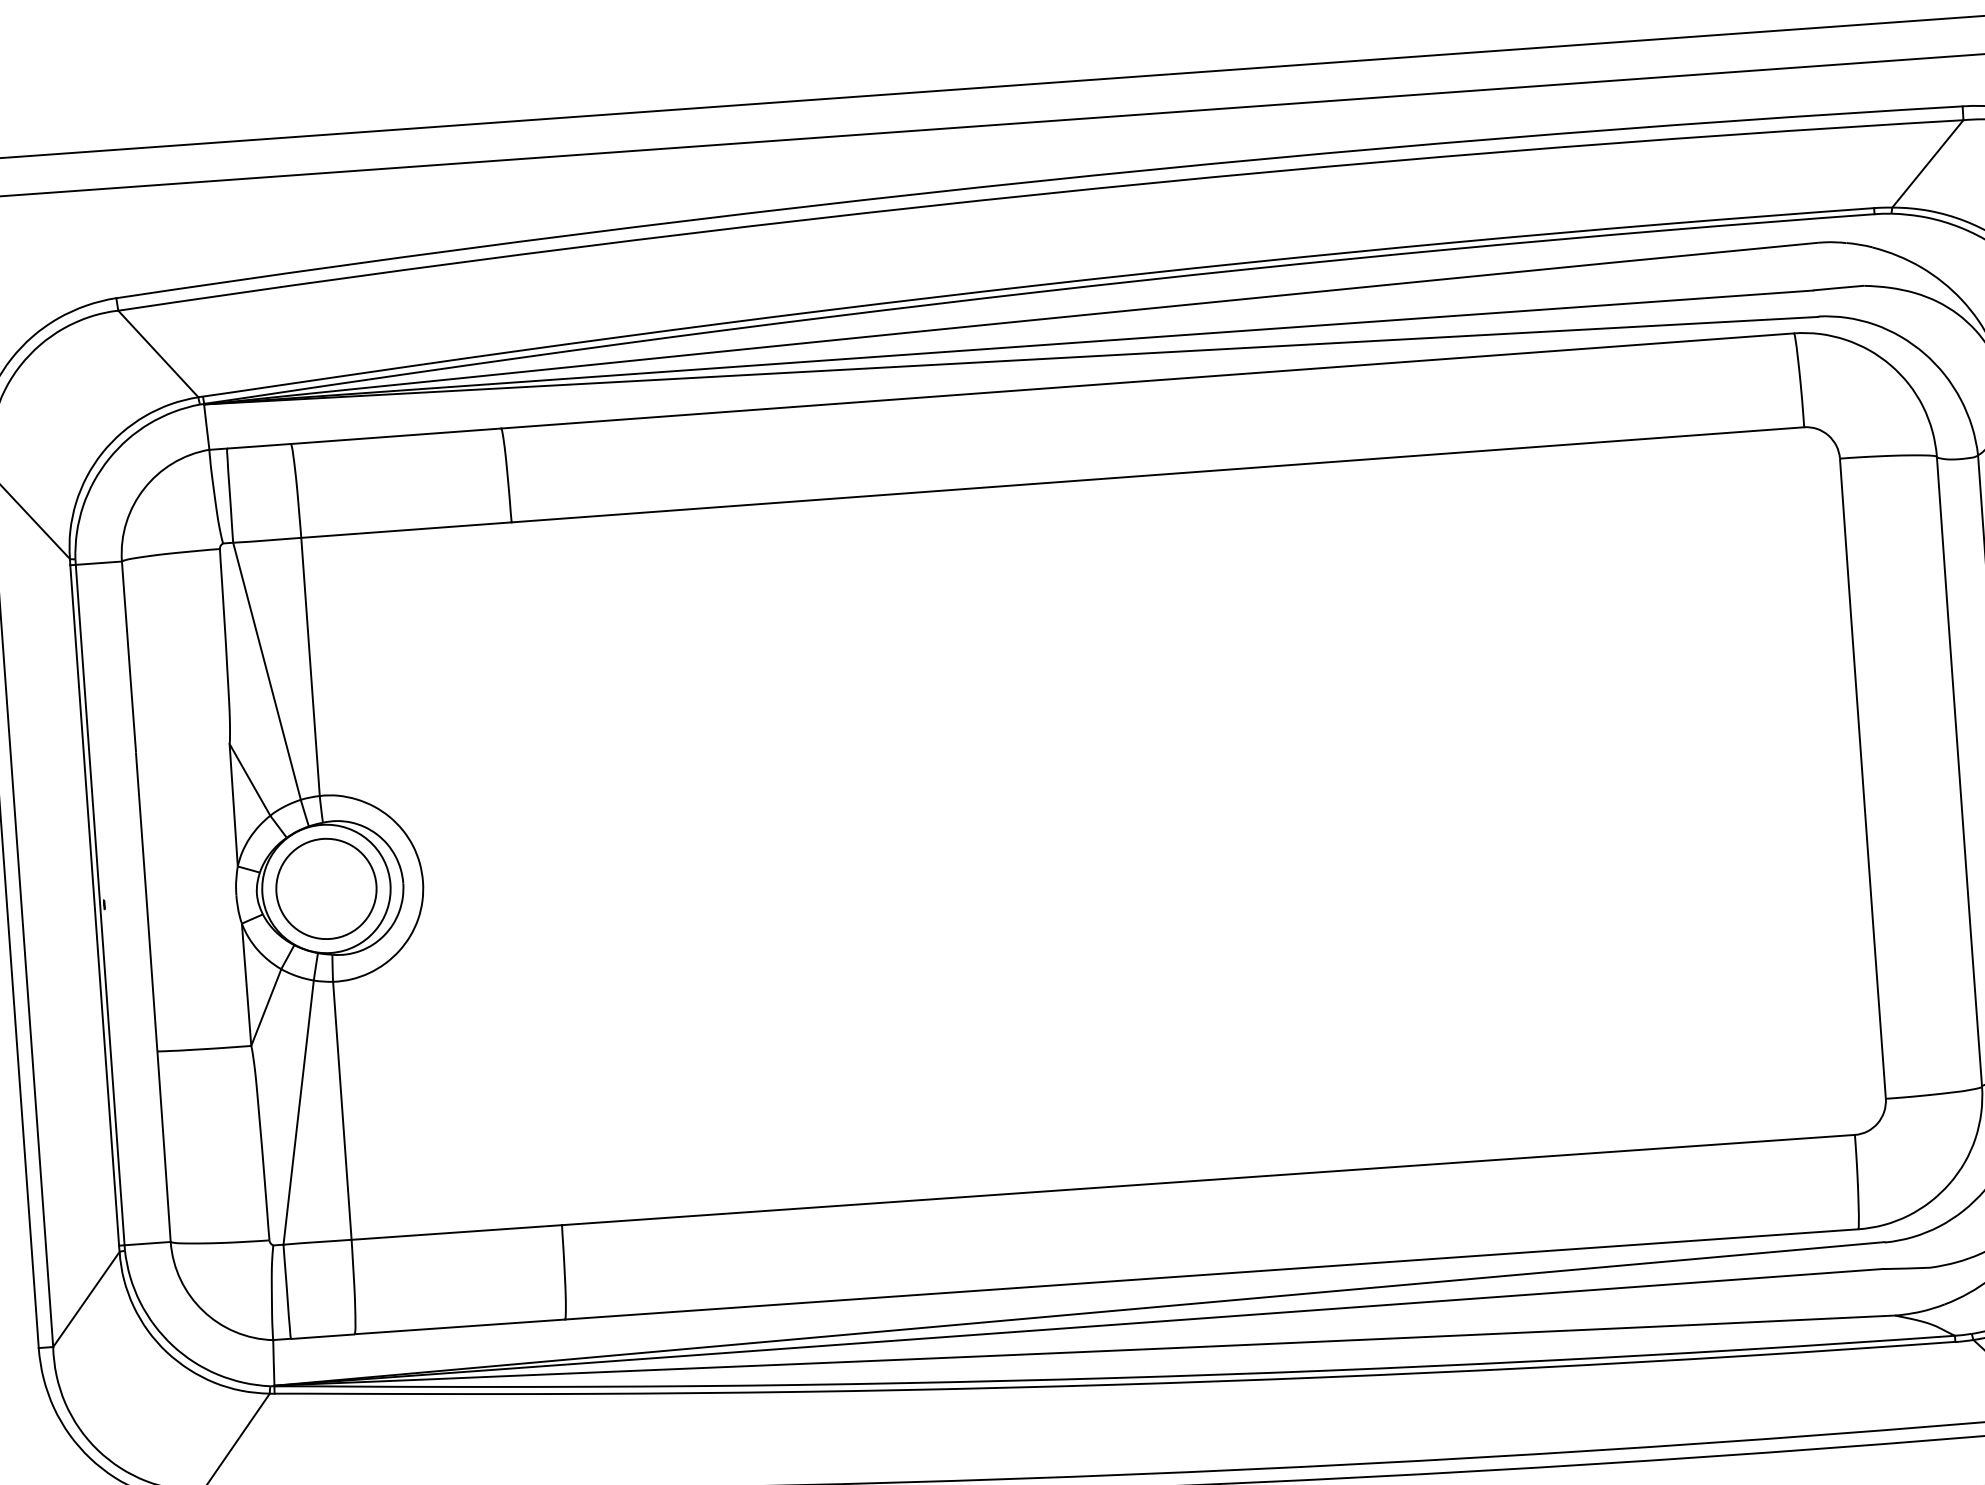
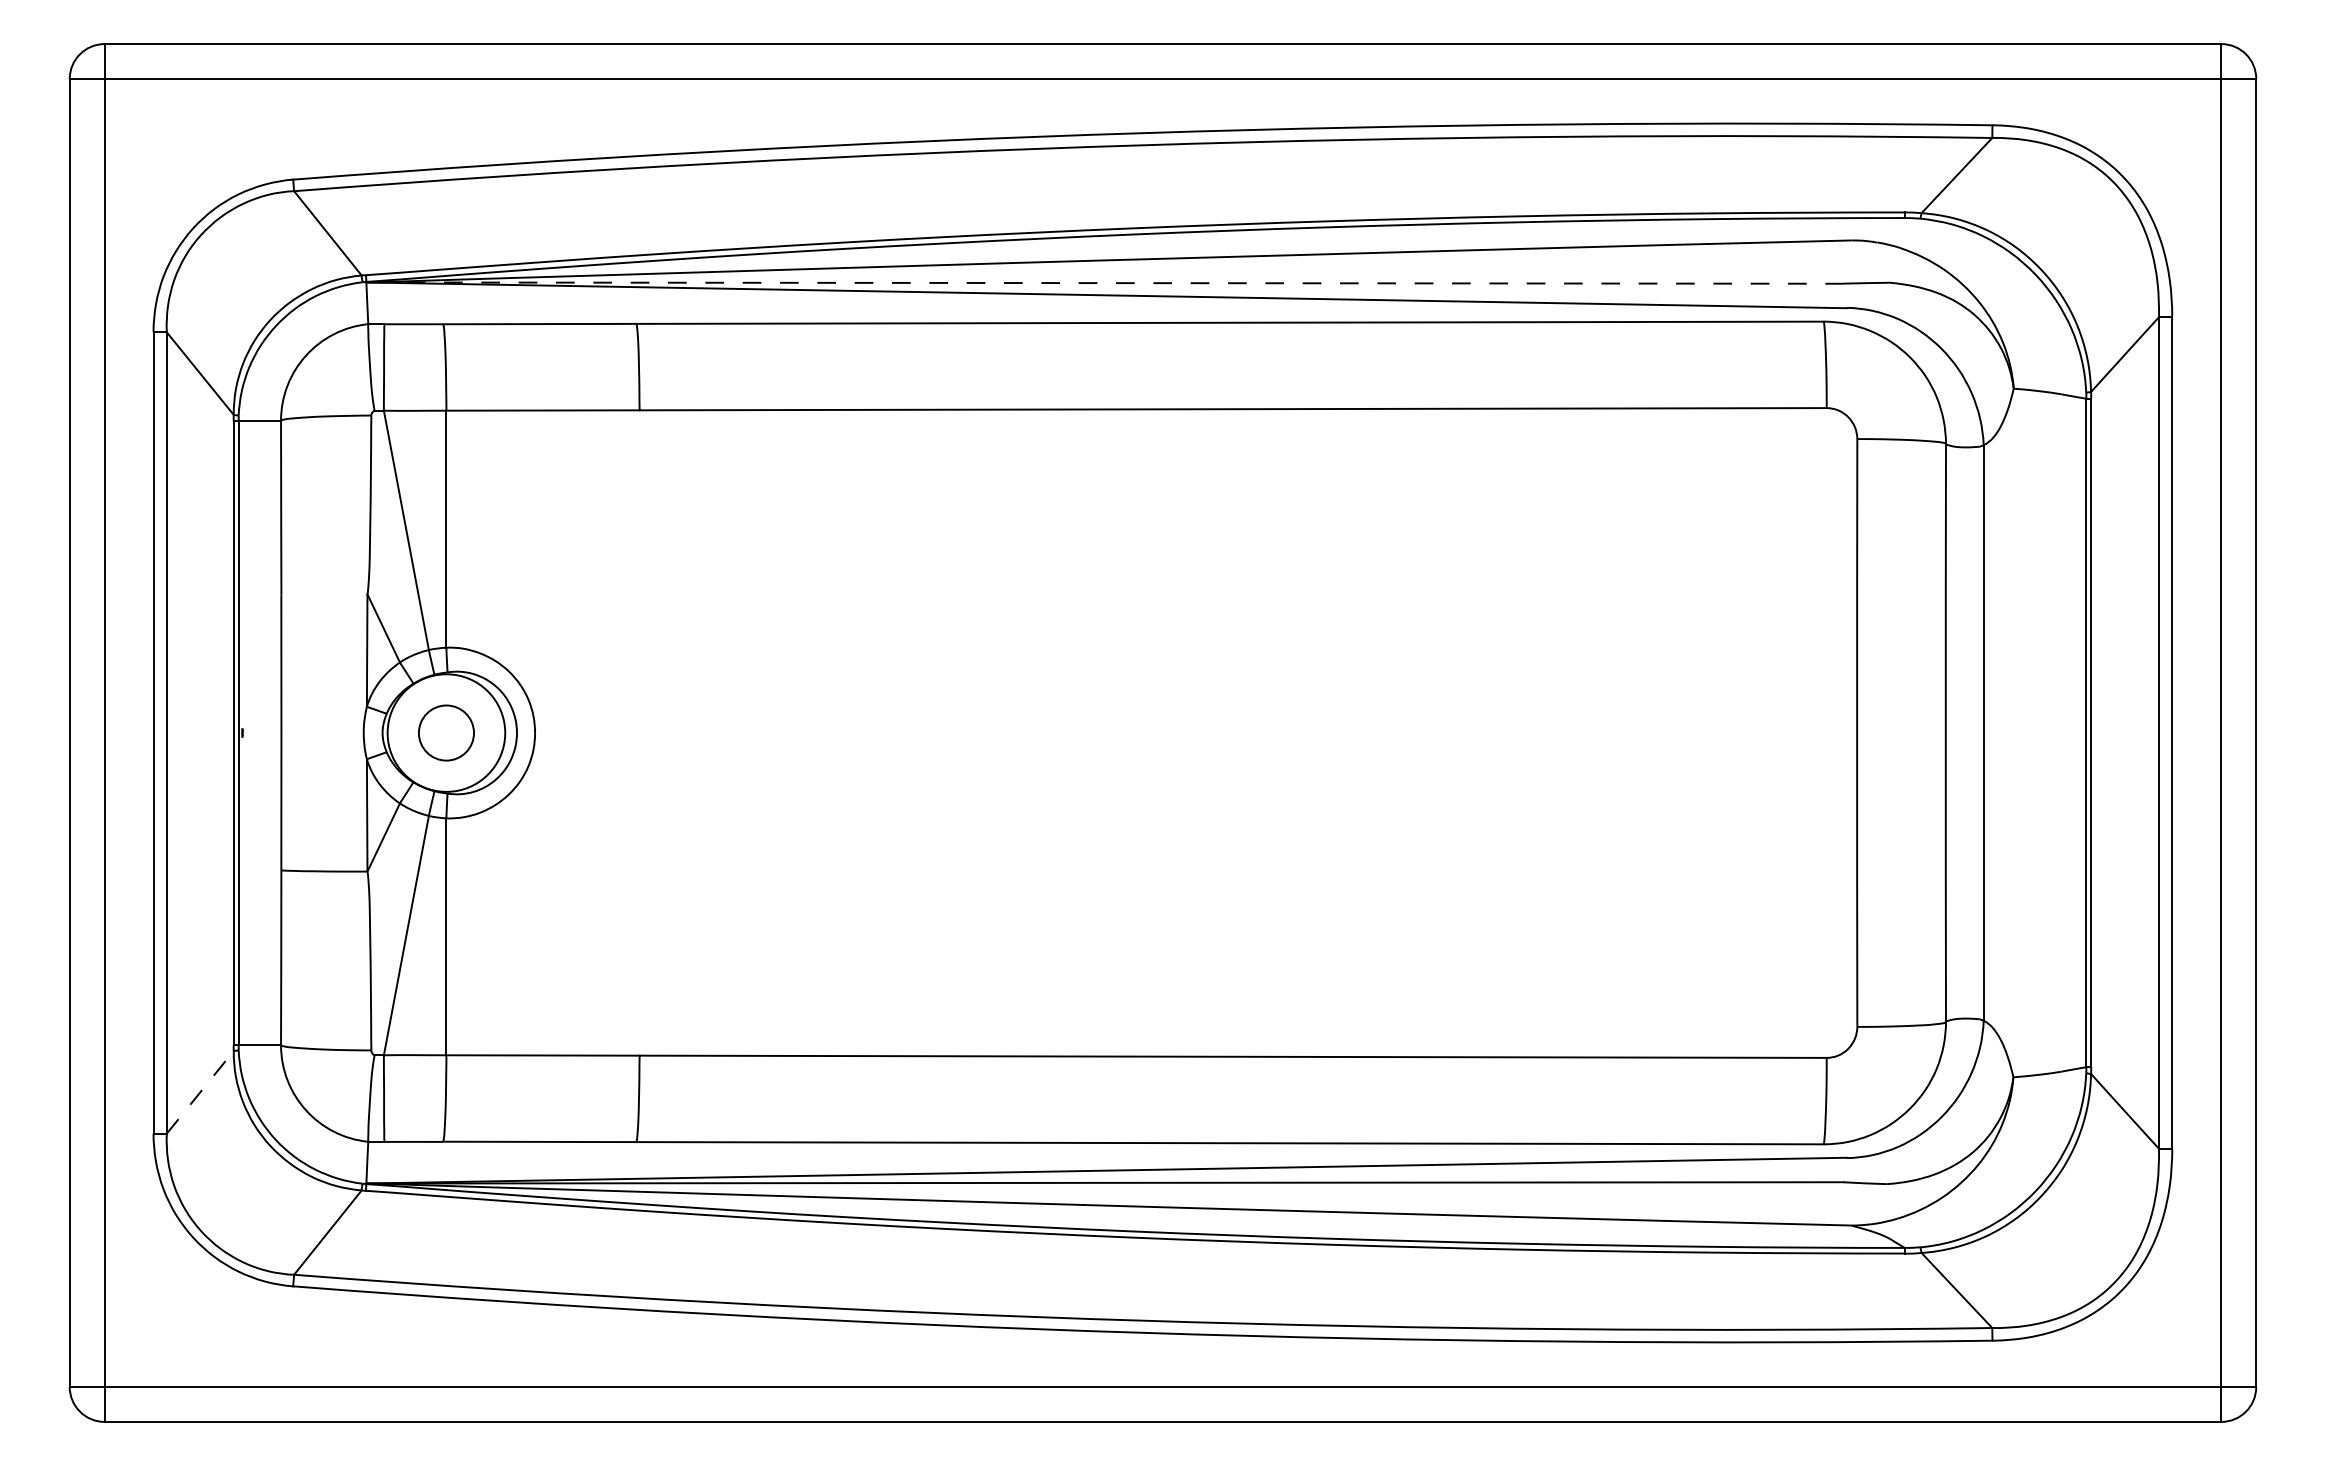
line: (1009, 347) -> (1105, 283), solid -> dashed
circle: (326, 888) -> (446, 732), size x0.6
line: (86, 1298) -> (200, 1091), solid -> dashed

